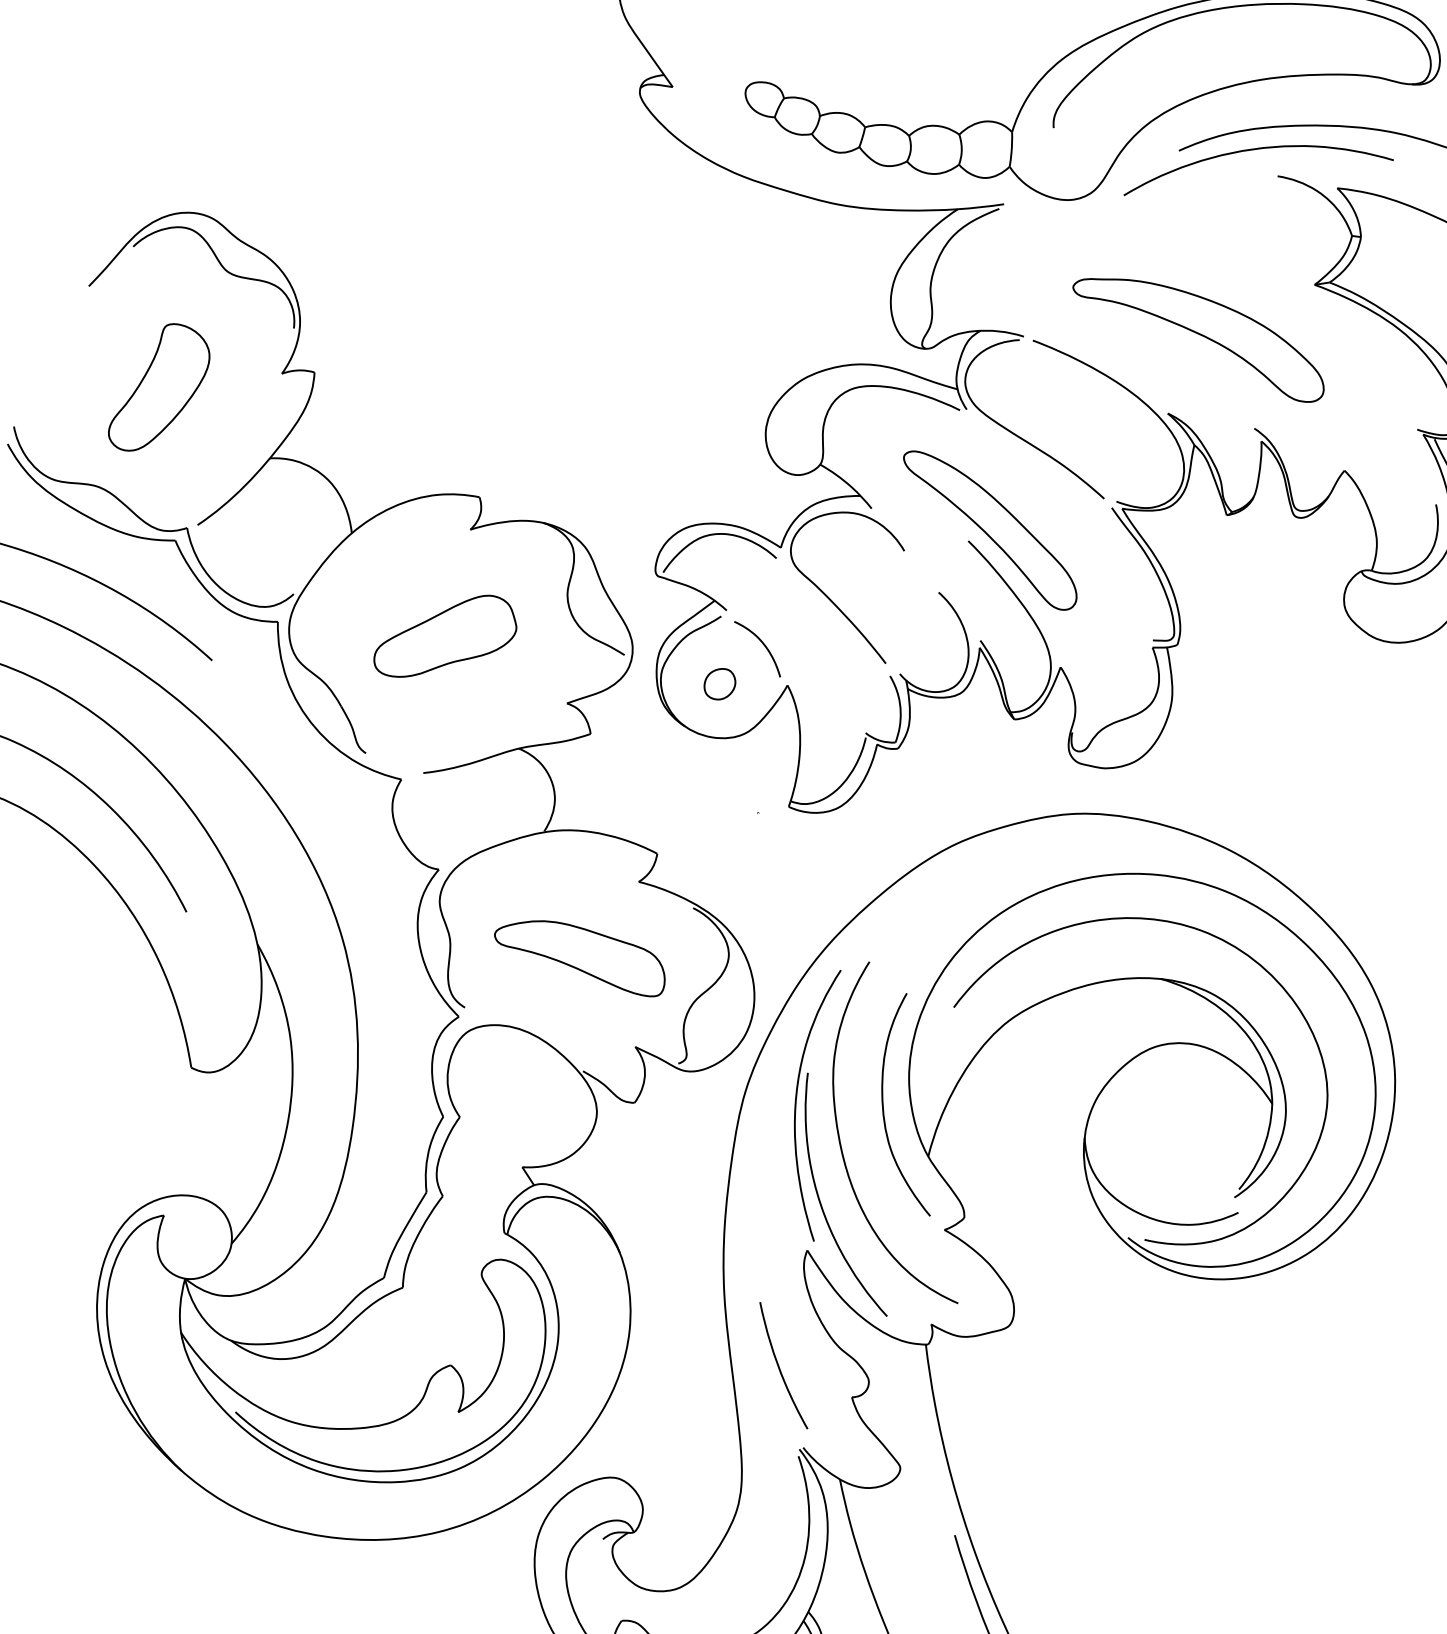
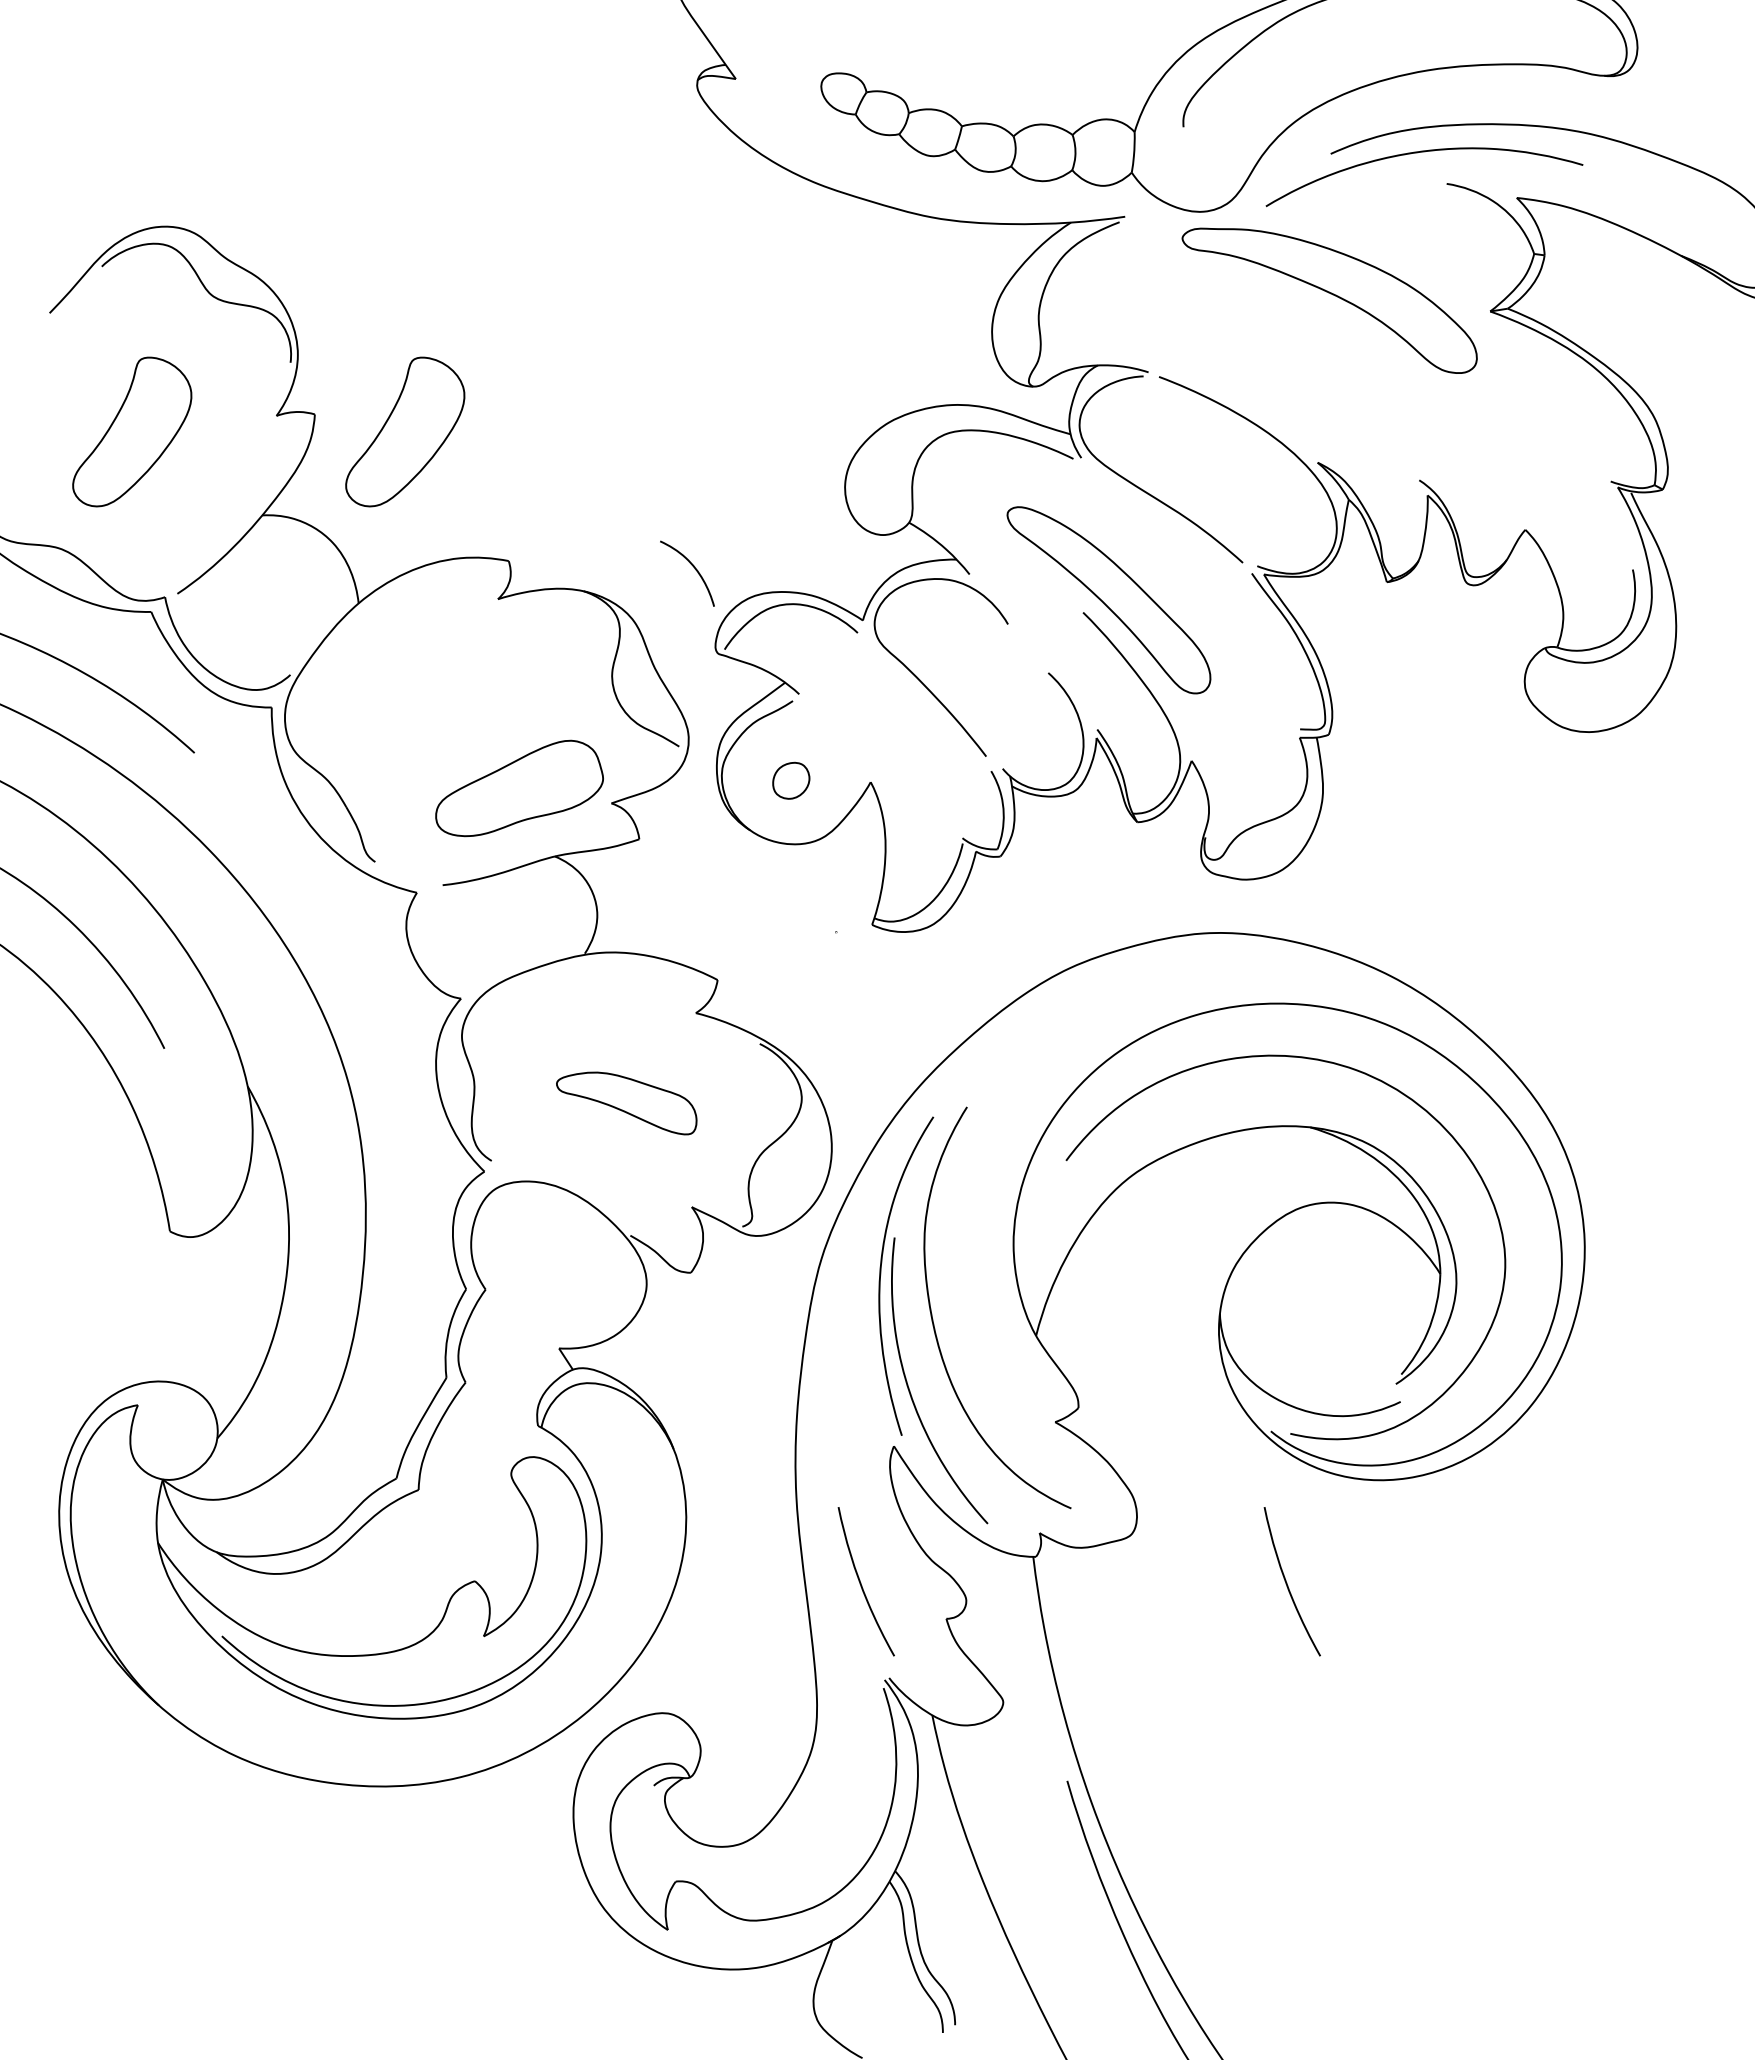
part: (1199, 335) -> (1330, 294), moved
part: (391, 386) -> (405, 431), added
part: (445, 636) -> (519, 788), moved
curve: (762, 643) -> (693, 567), moved
part: (579, 958) -> (626, 1103), size x0.7
curve: (883, 1104) -> (983, 1274), removed
curve: (1142, 1366) -> (1287, 1582), added

